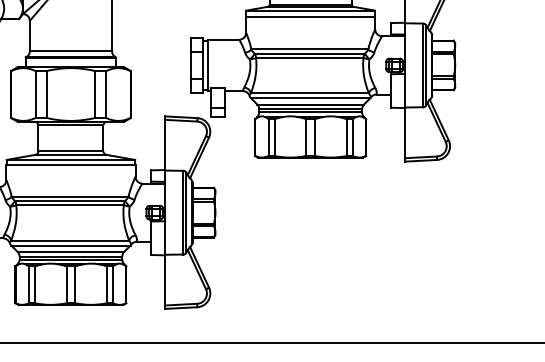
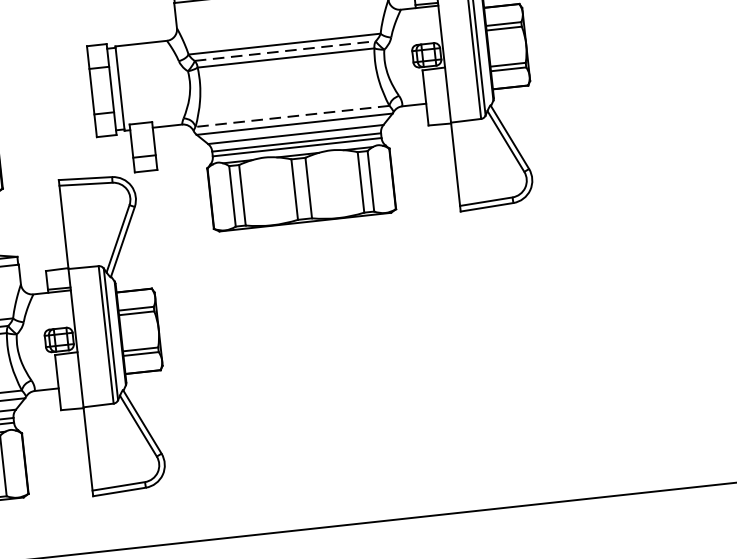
line: (310, 53) -> (286, 50), solid -> dashed
line: (309, 93) -> (291, 116), solid -> dashed

